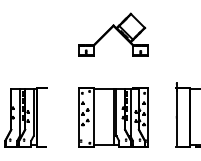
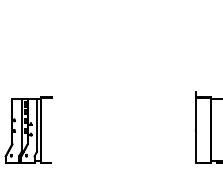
part: (113, 34) -> (125, 38), removed
part: (113, 116) -> (125, 129), removed

